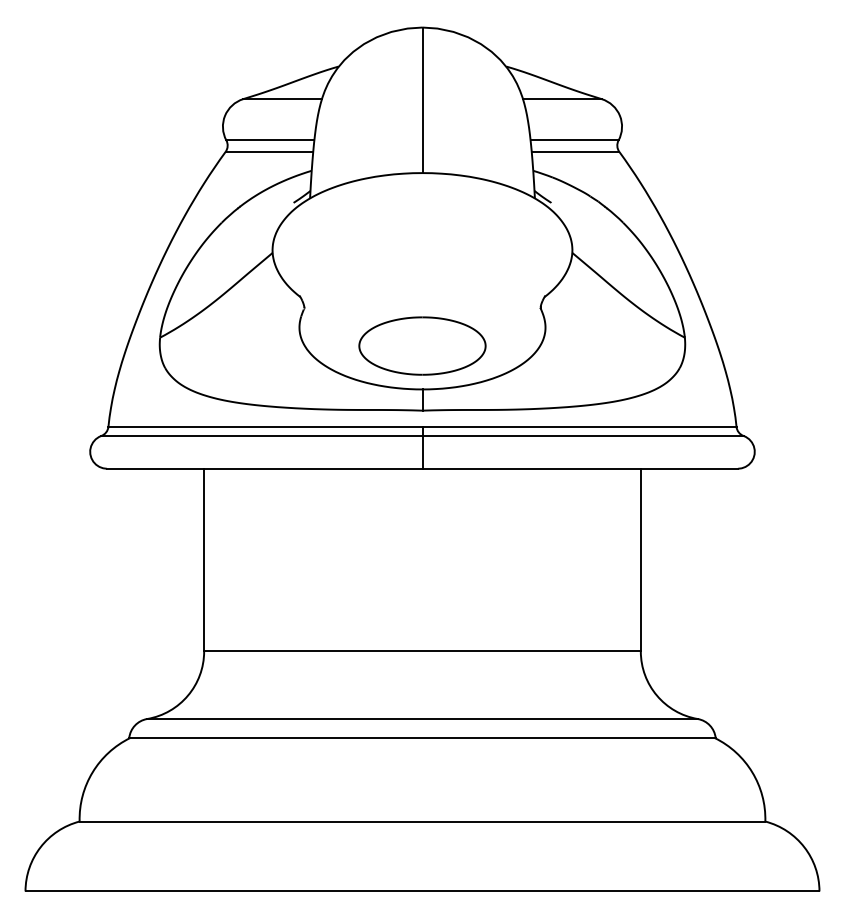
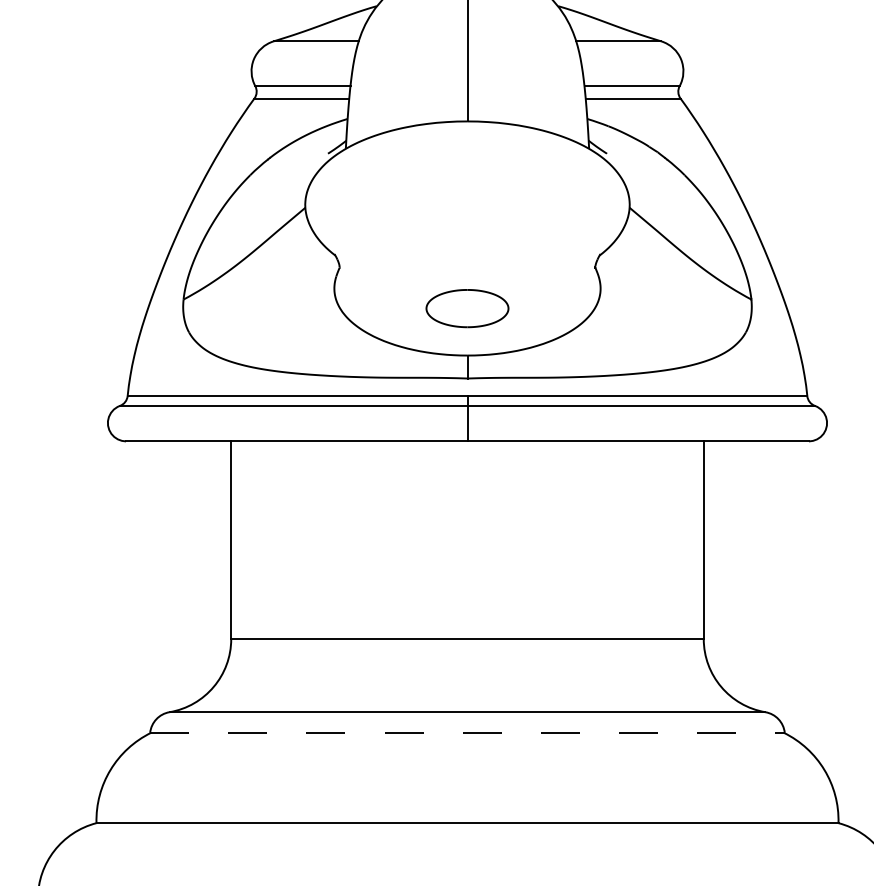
part: (422, 345) -> (467, 308), size x0.6
line: (423, 738) -> (468, 733), solid -> dashed

